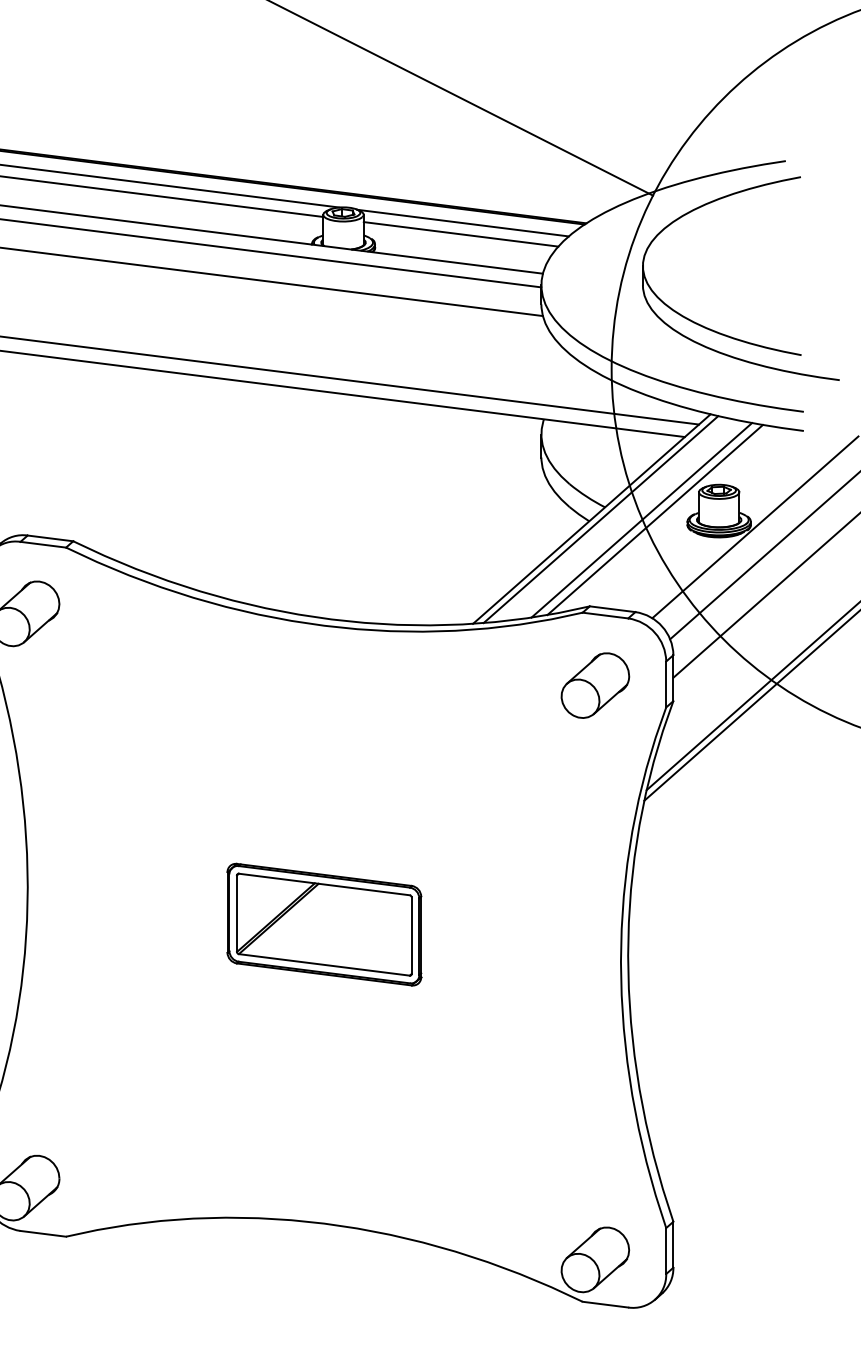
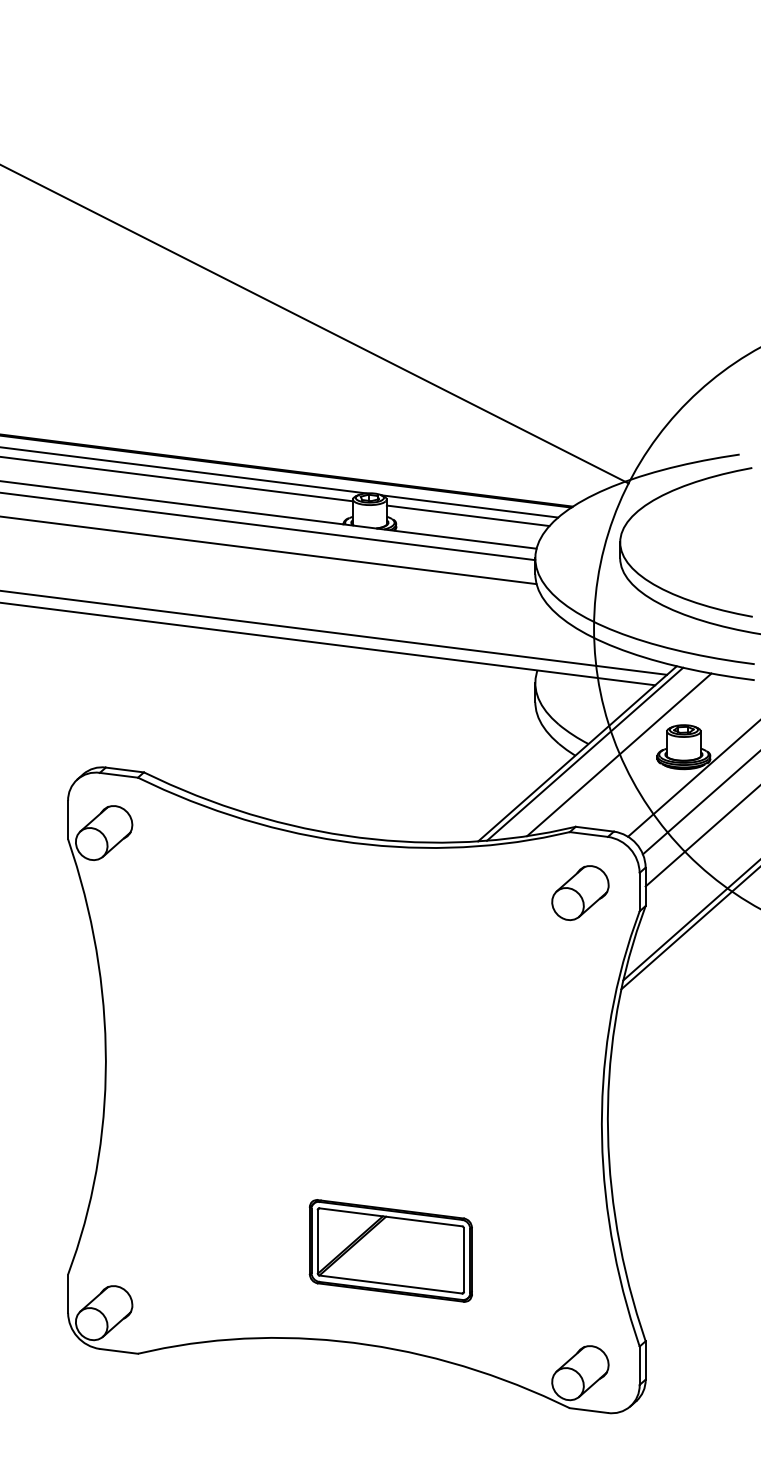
line: (655, 519) -> (630, 754), removed
part: (323, 924) -> (390, 1250), moved

